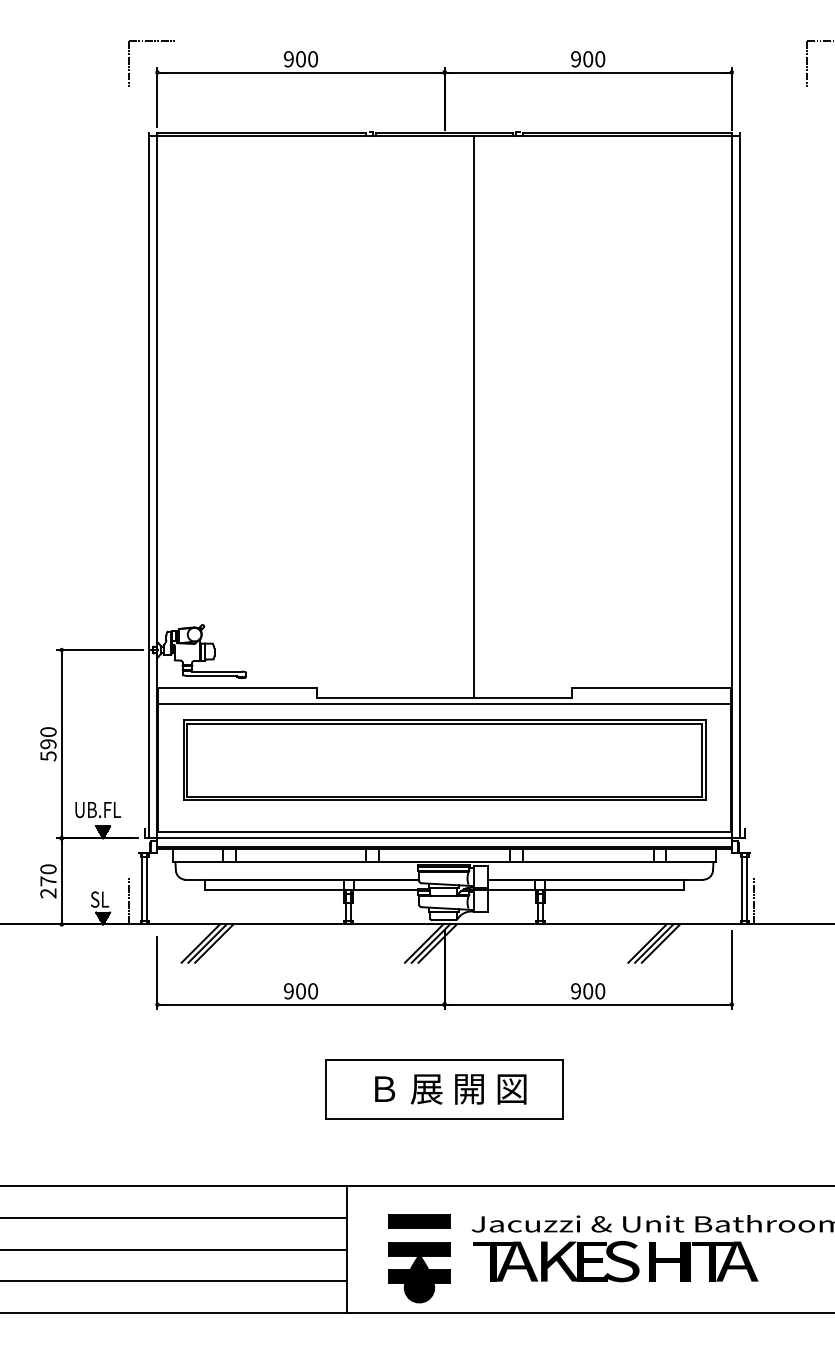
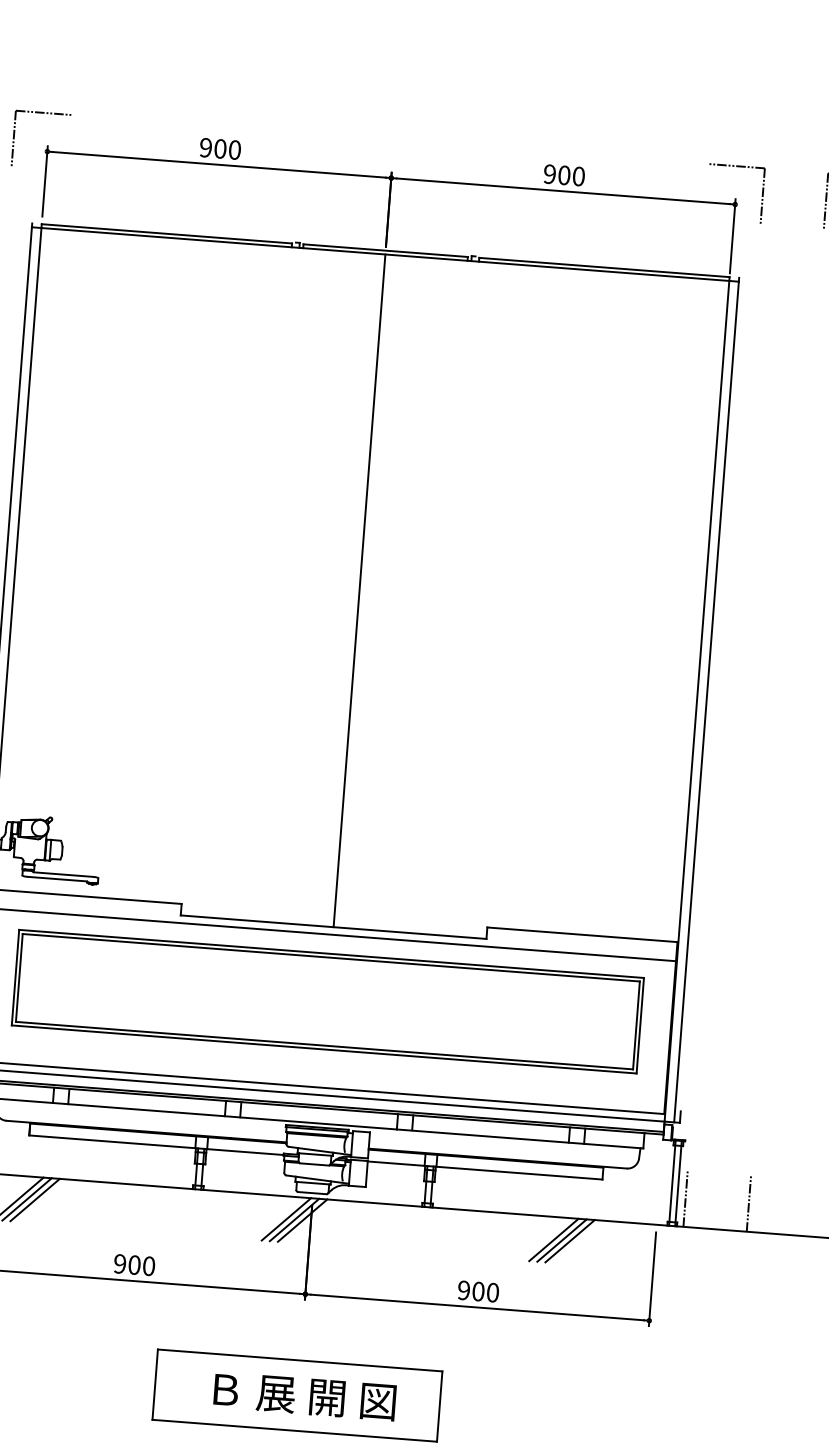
part: (731, 41) -> (737, 167), added
line: (473, 417) -> (359, 591), moved
line: (807, 900) -> (749, 1203), added

